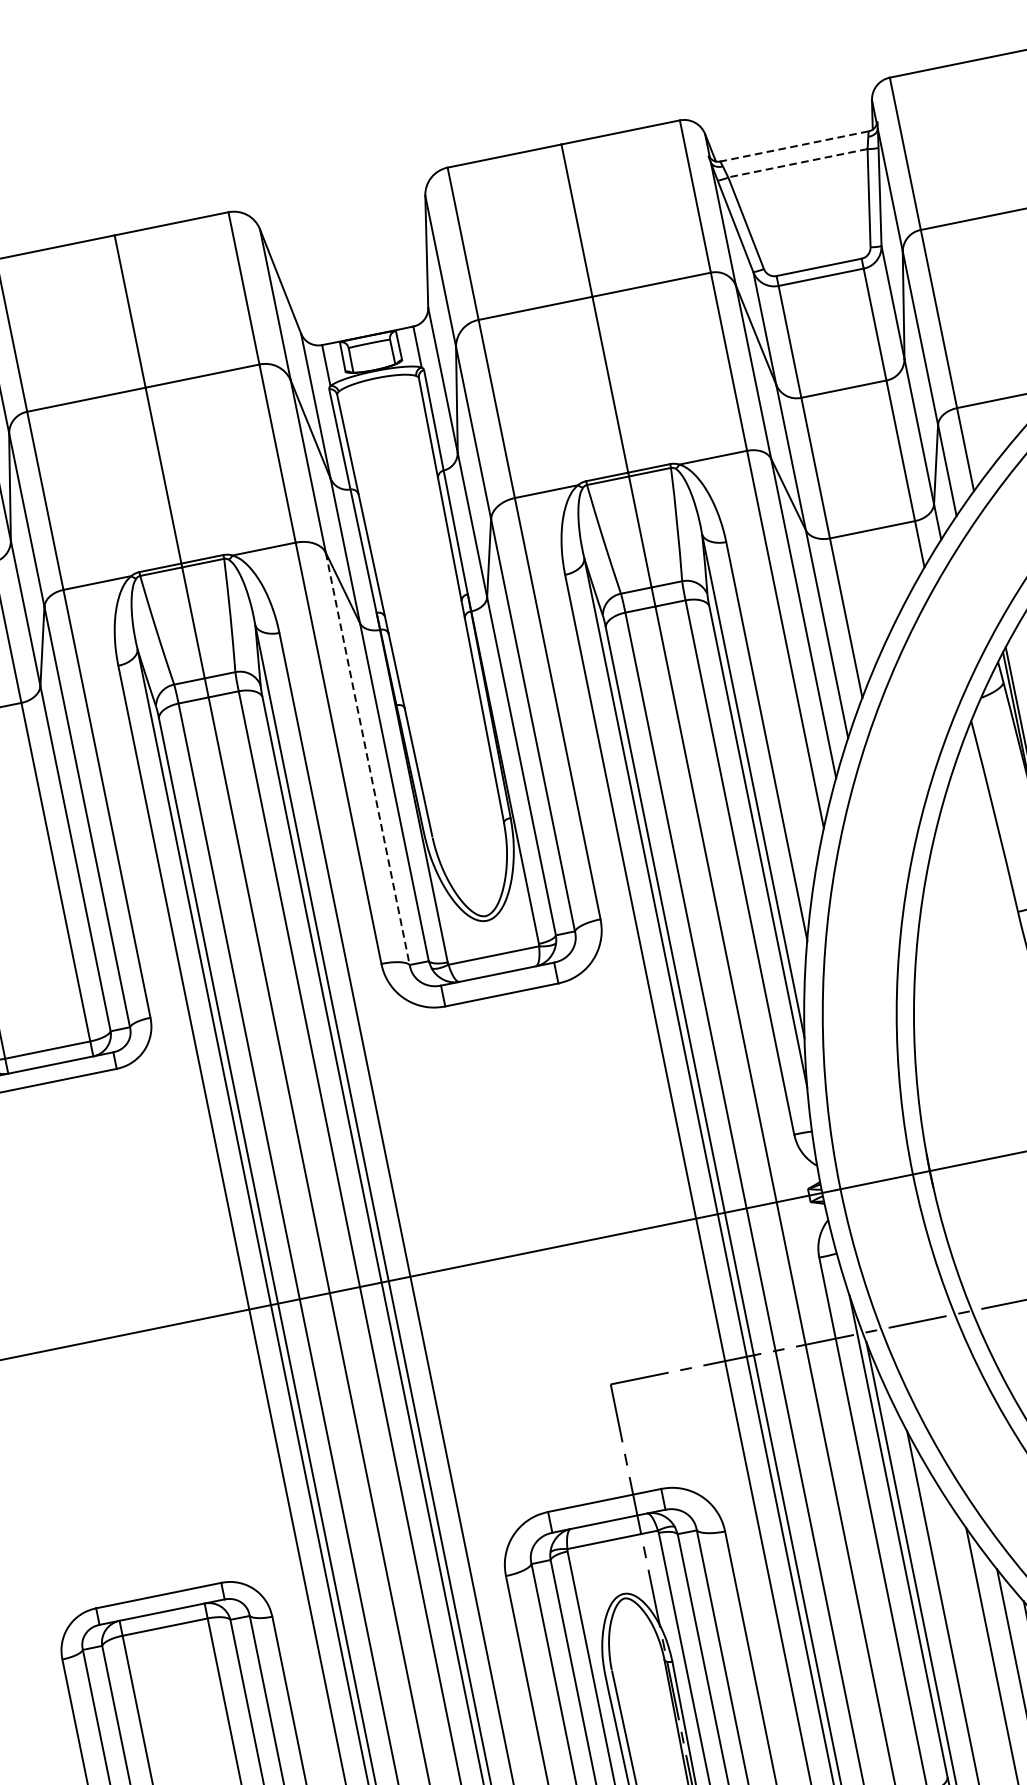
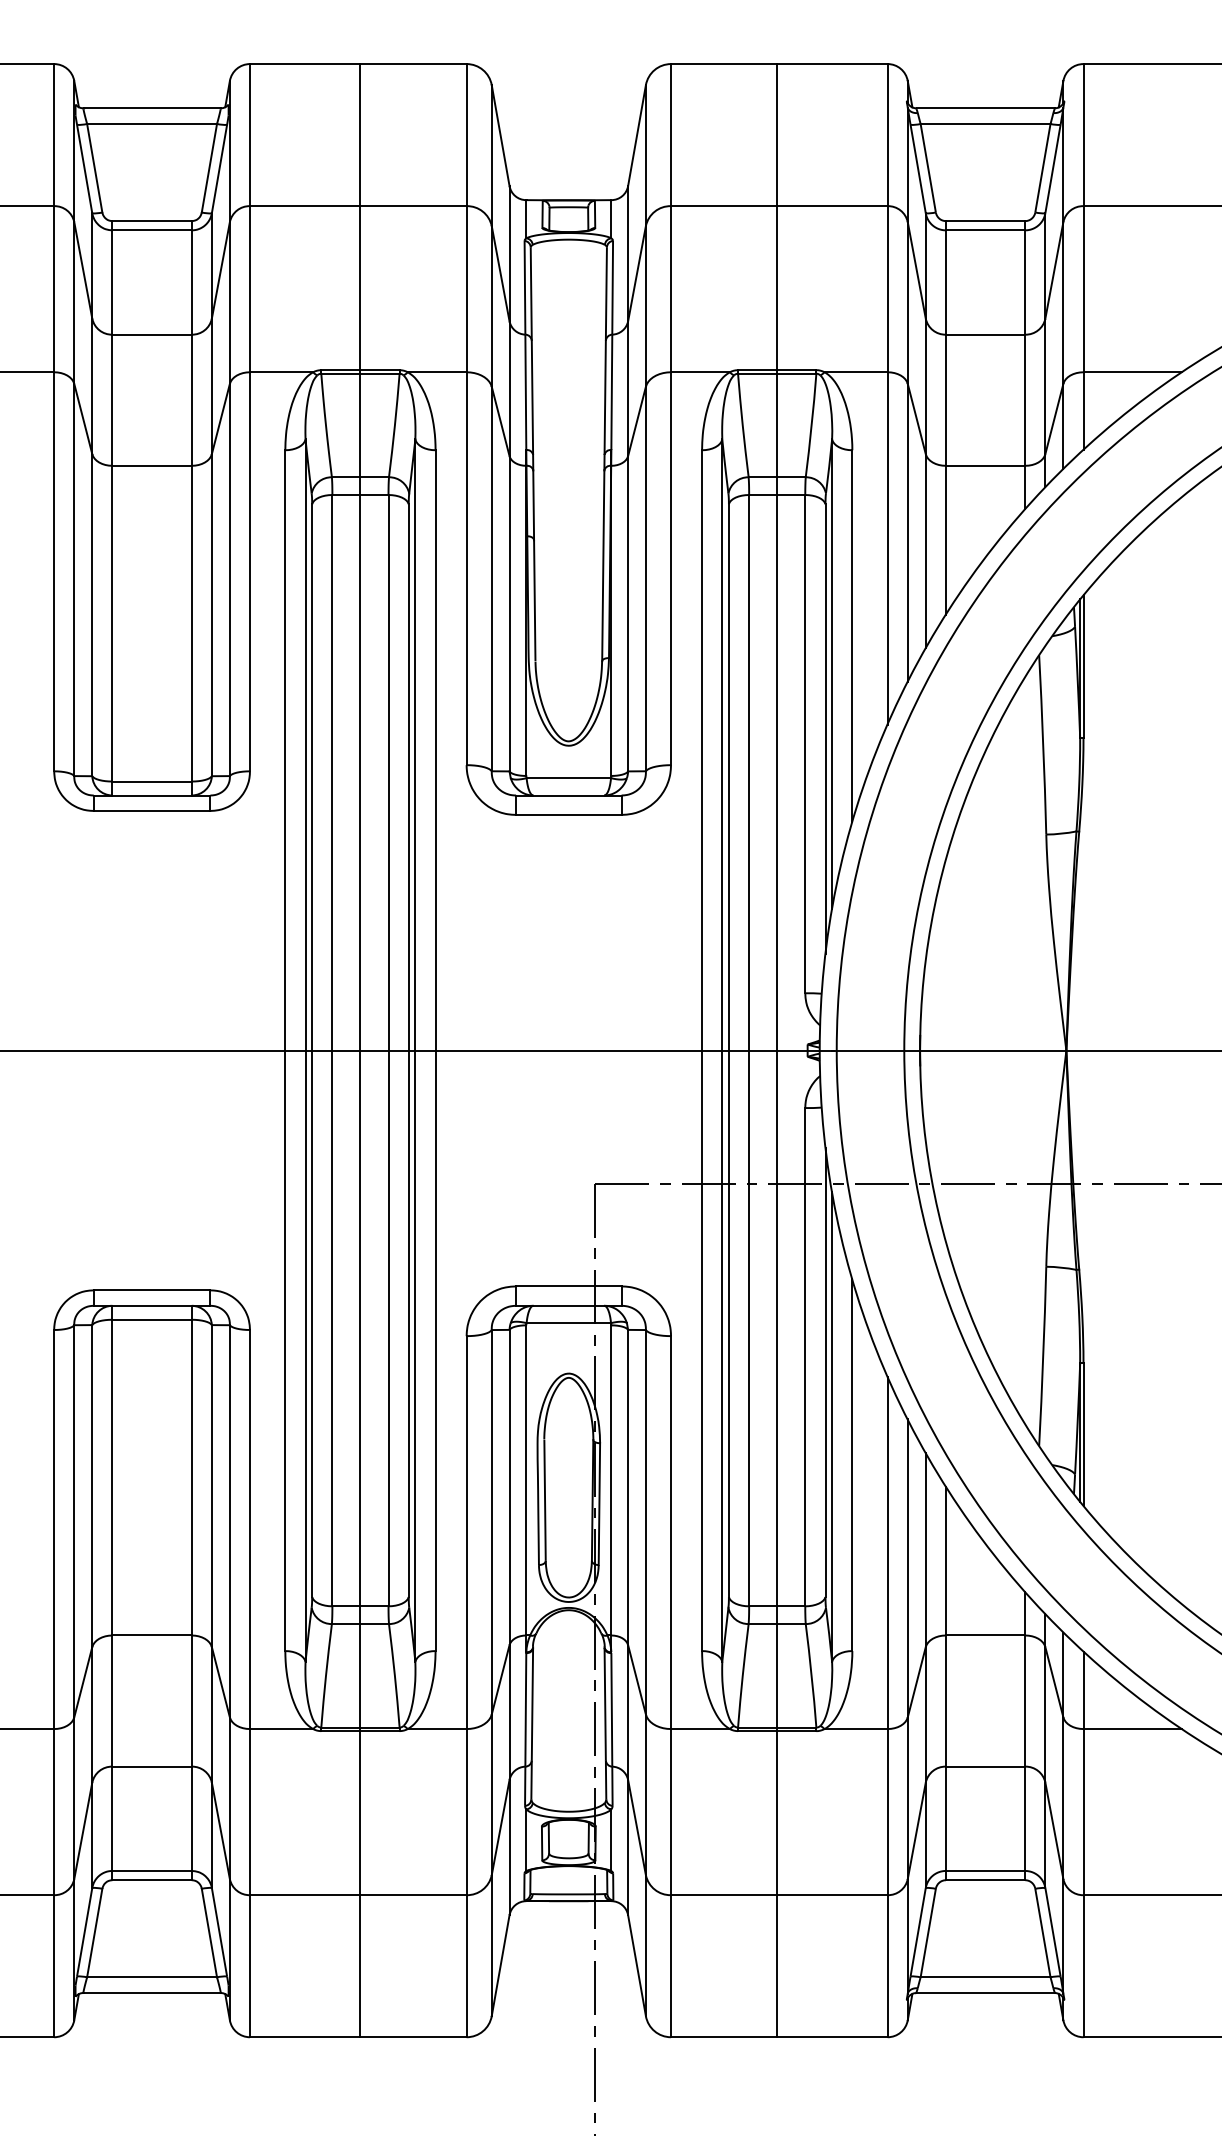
line: (794, 146) -> (985, 108), dashed -> solid
line: (797, 162) -> (985, 123), dashed -> solid
line: (367, 759) -> (491, 579), dashed -> solid

